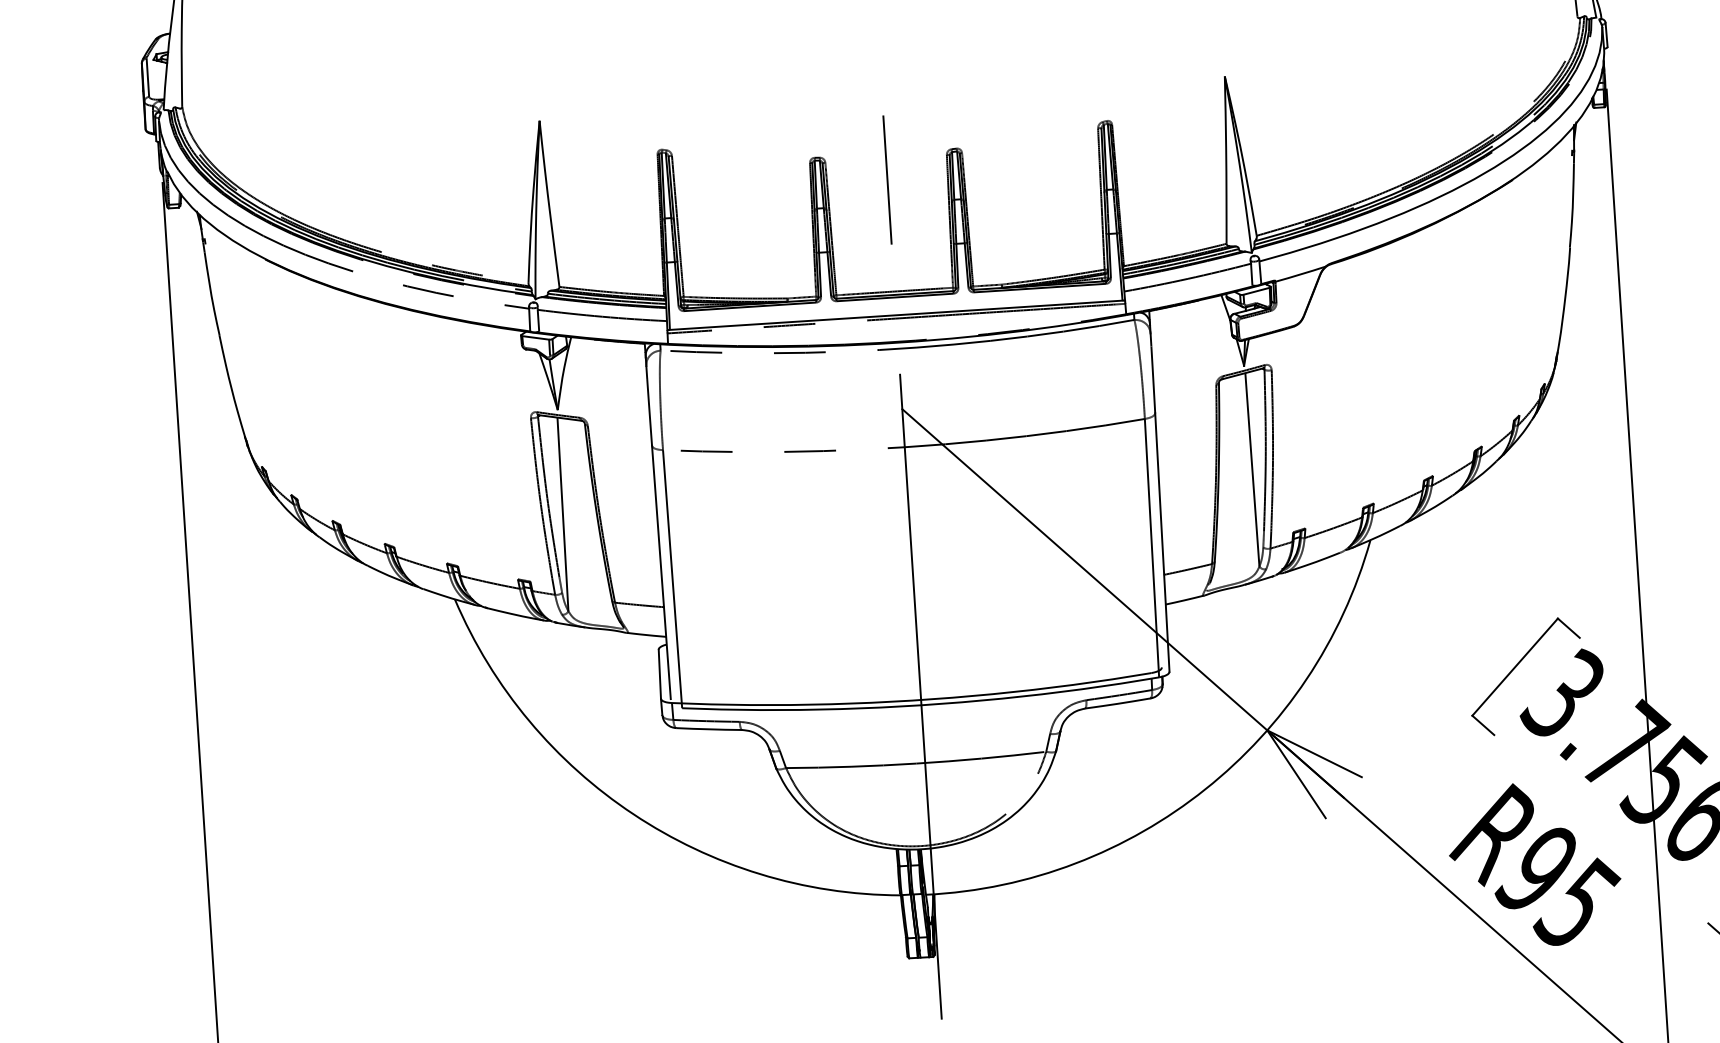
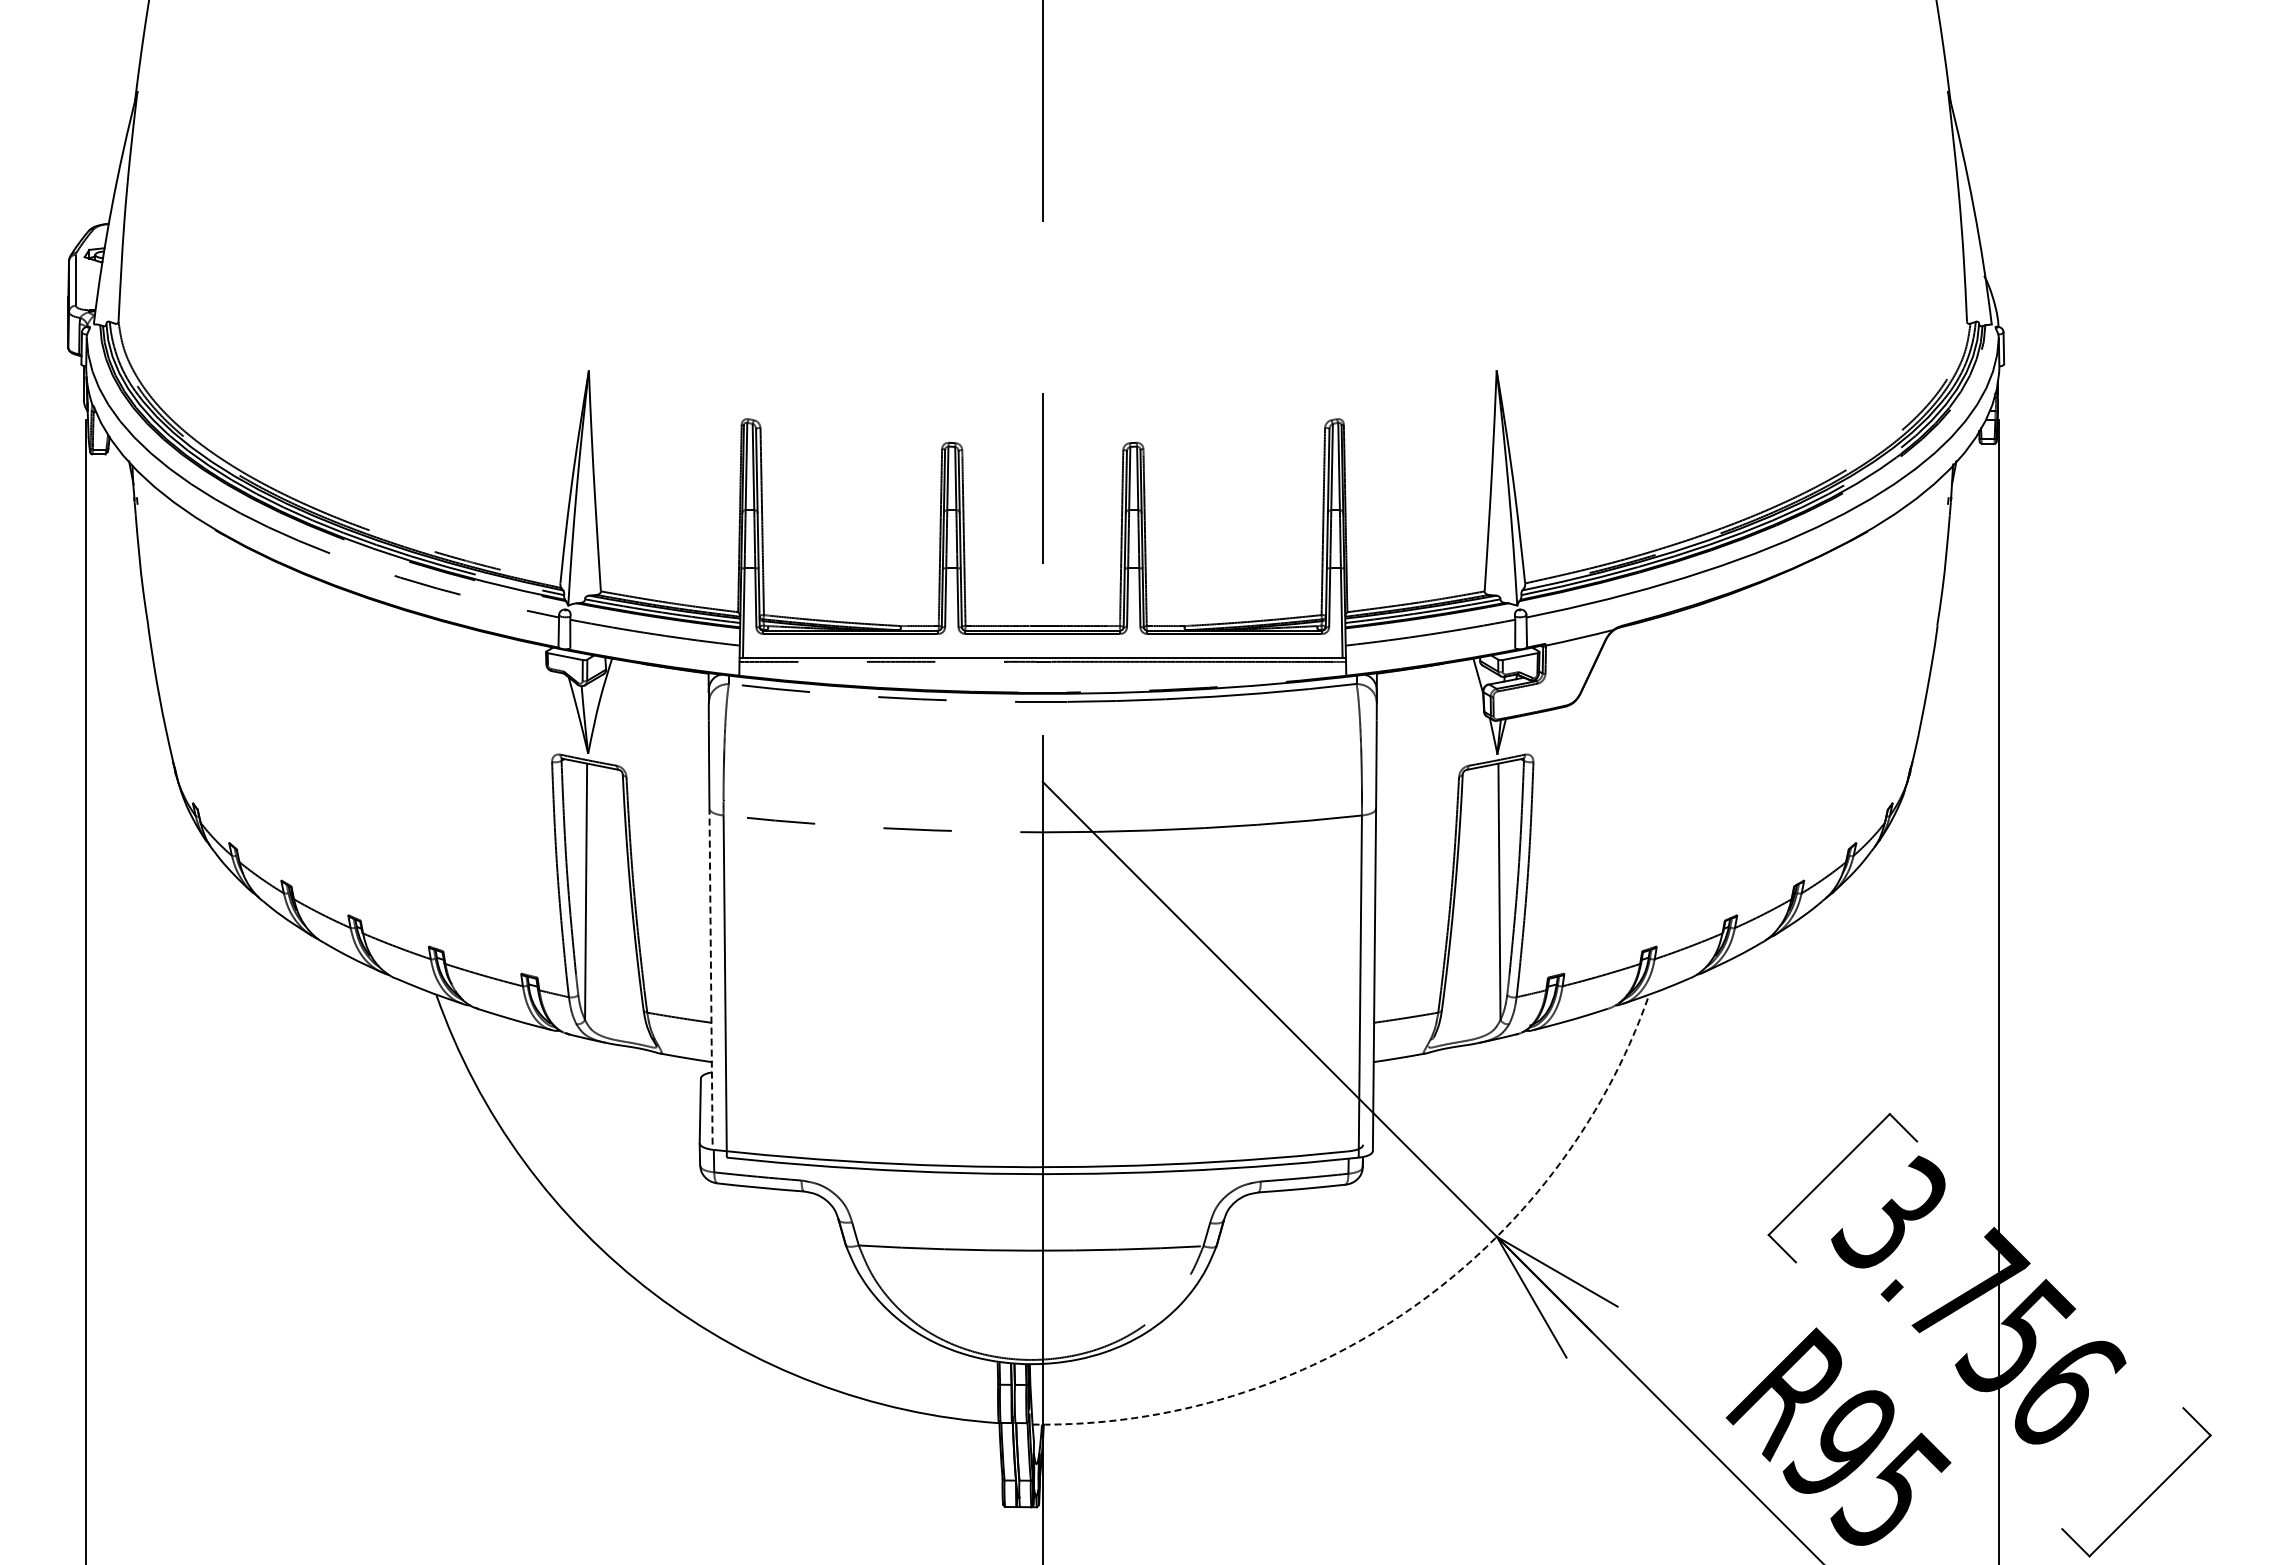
line: (661, 572) -> (711, 976), solid -> dashed
arc: (1205, 789) -> (1410, 1309), solid -> dashed

